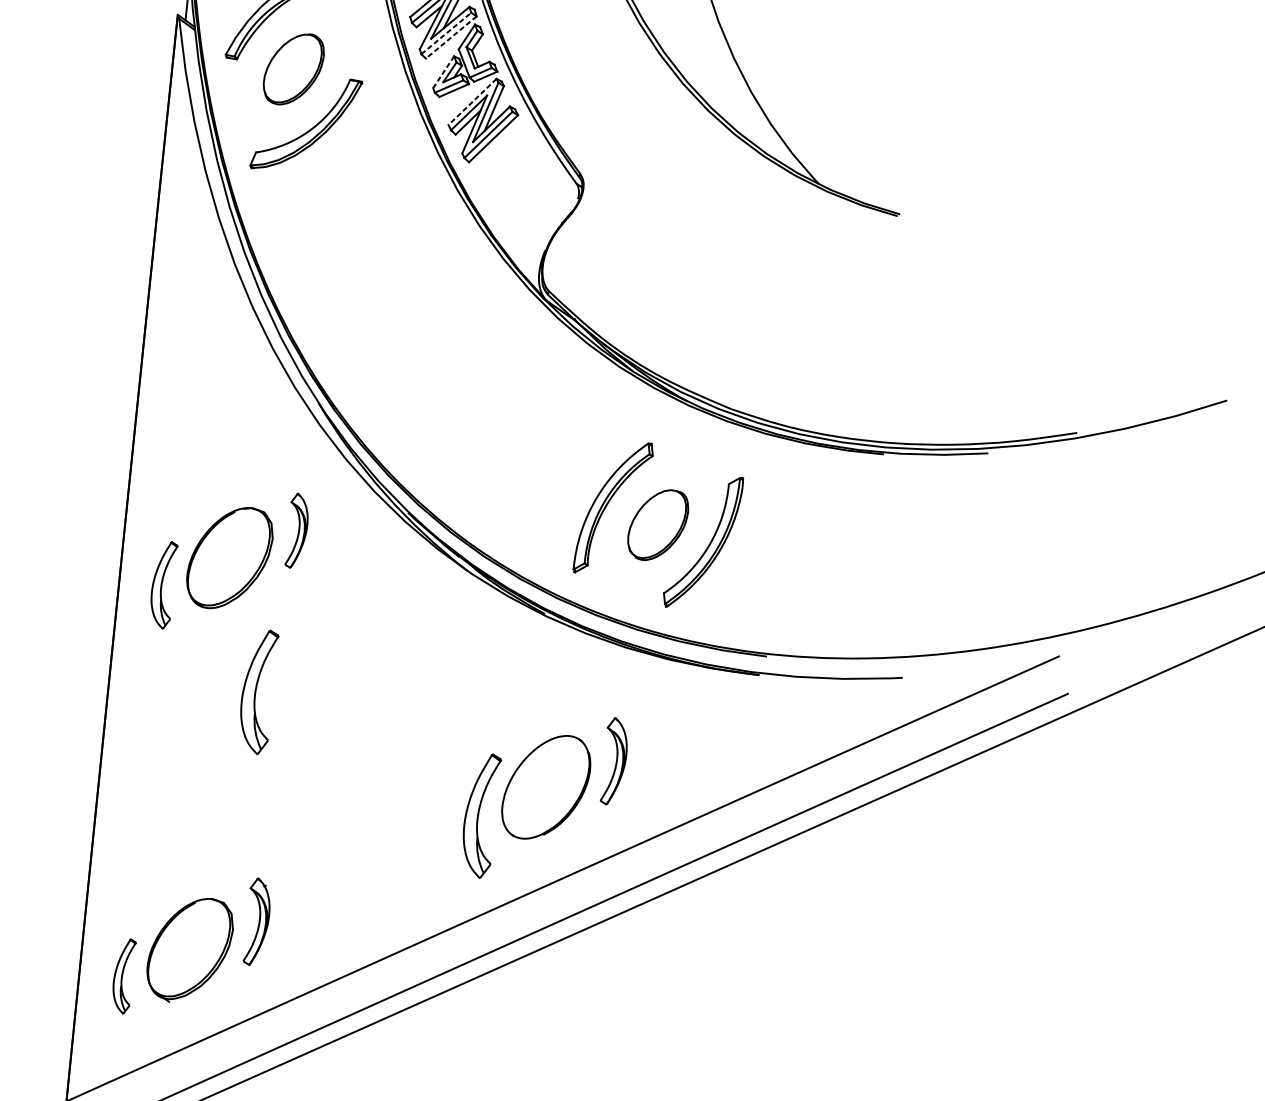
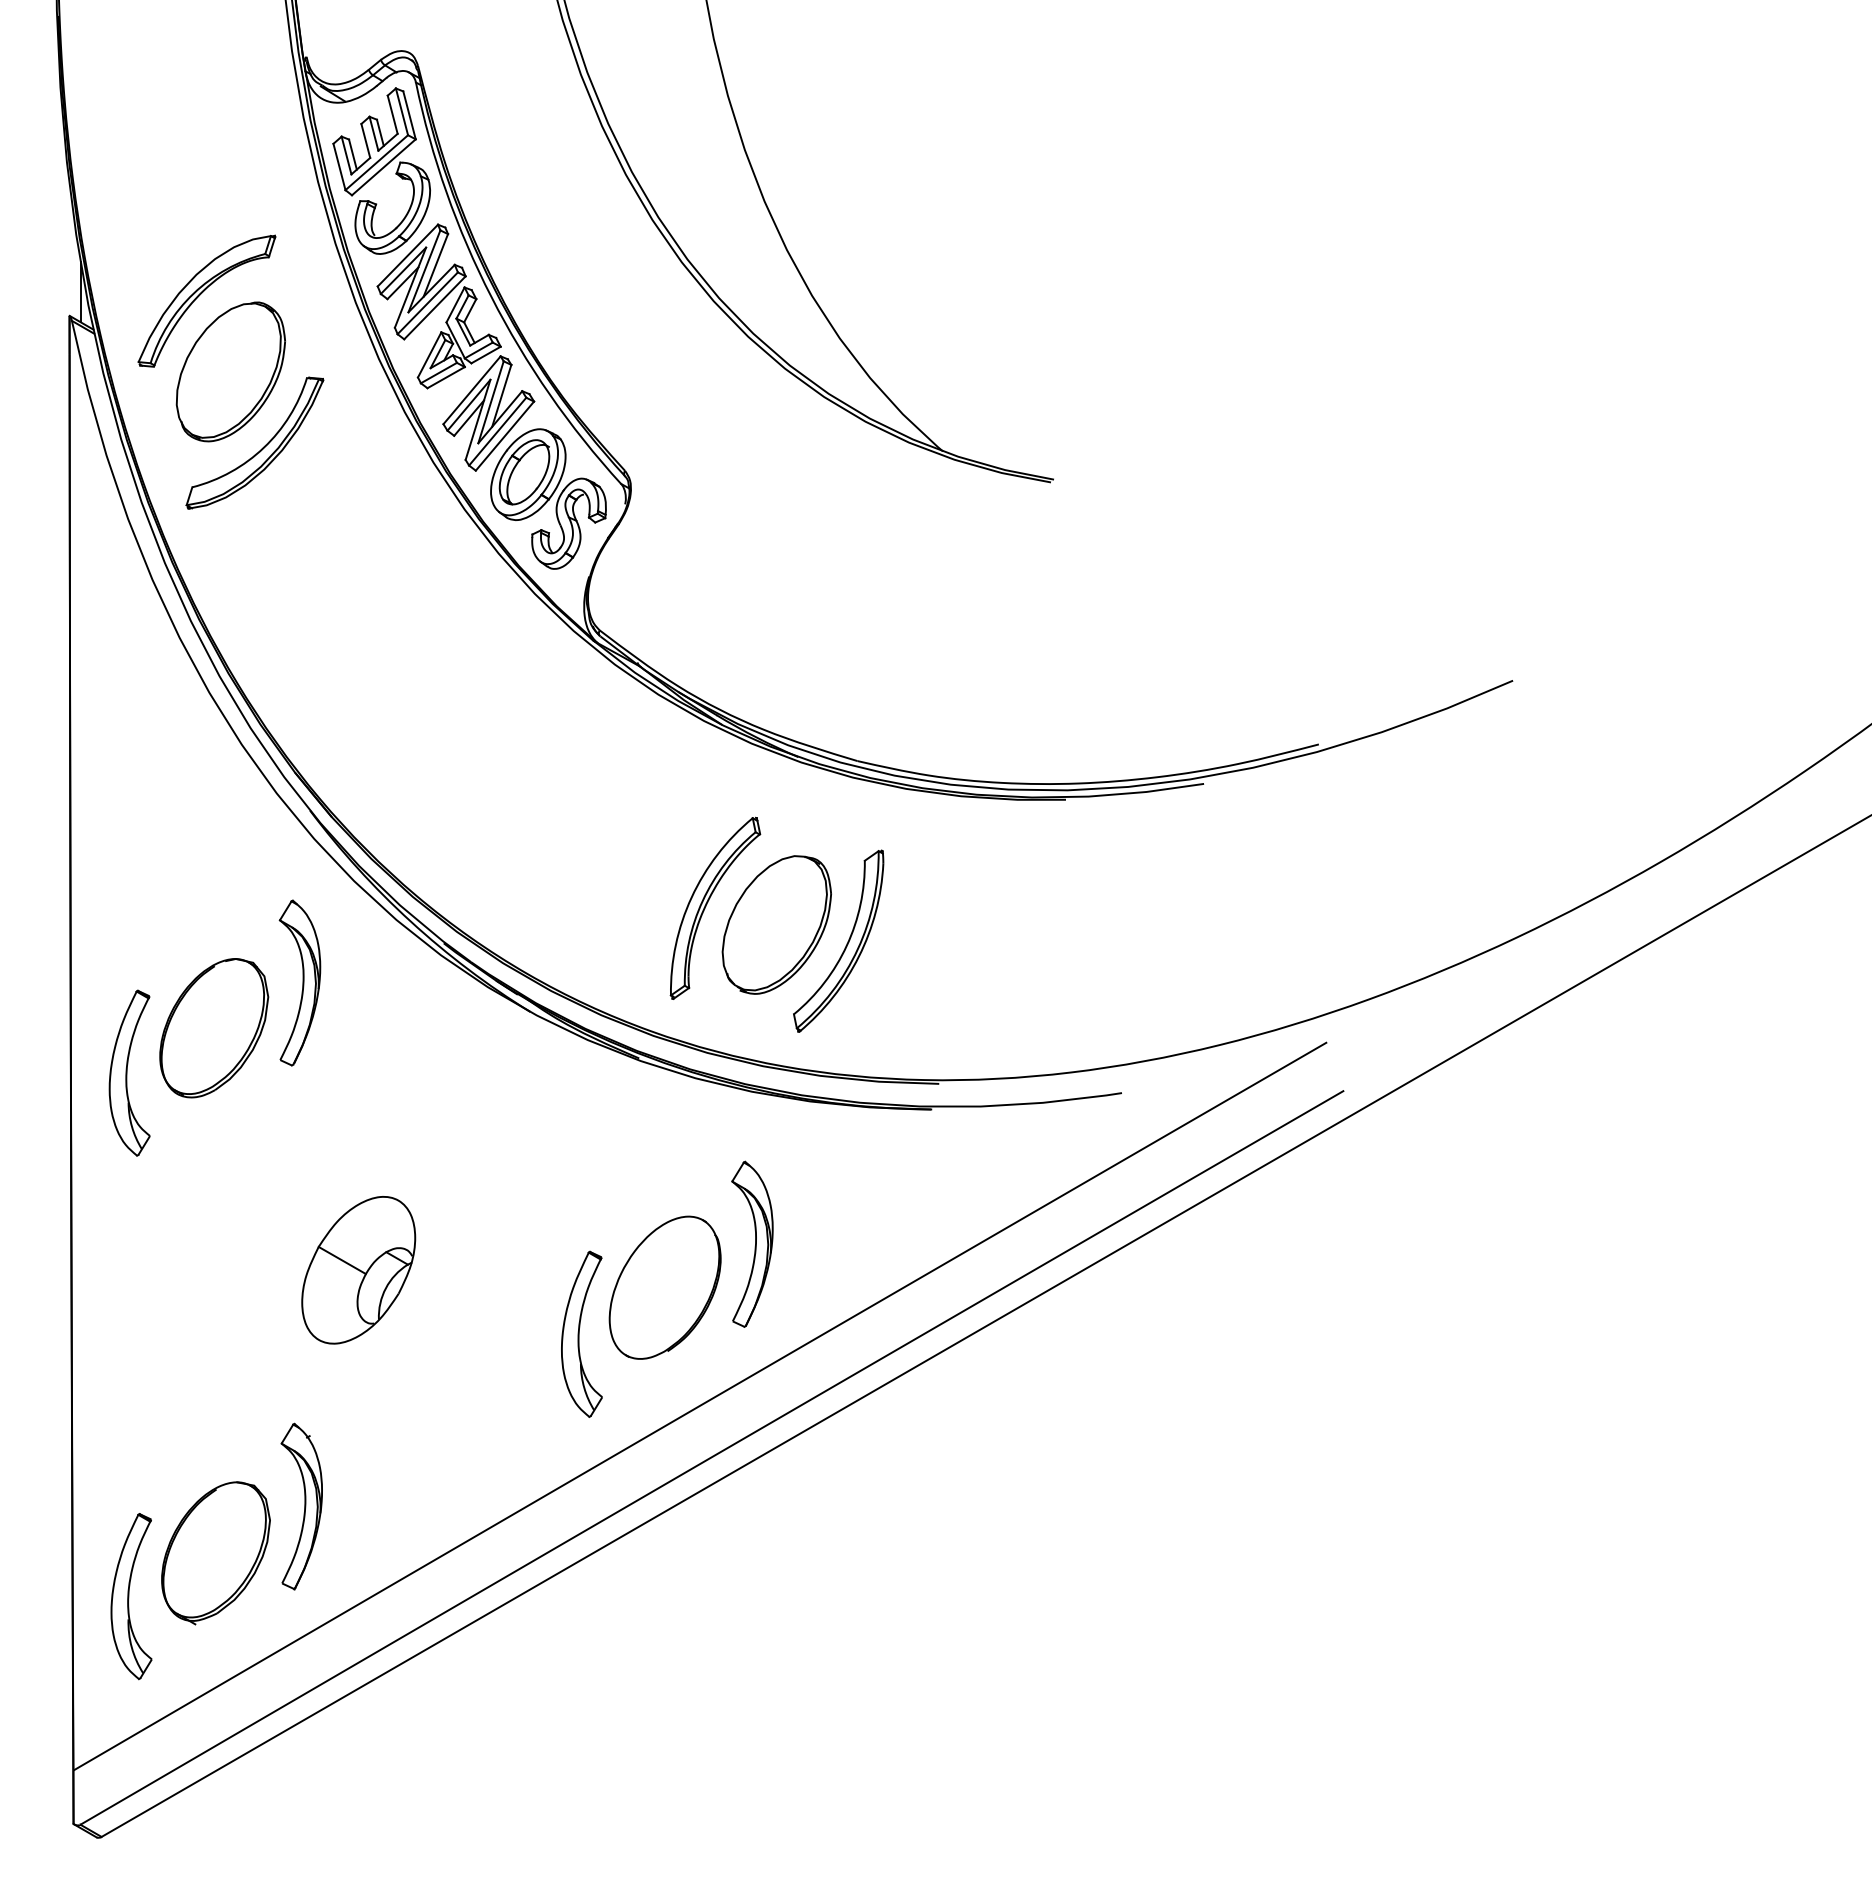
line: (446, 32) -> (428, 302), dashed -> solid
line: (451, 37) -> (434, 307), dashed -> solid
part: (293, 68) -> (230, 371), size x1.43
line: (443, 72) -> (429, 355), dashed -> solid
line: (472, 102) -> (471, 390), dashed -> solid
part: (521, 188) -> (548, 498), added
part: (657, 524) -> (776, 924), size x1.43
part: (297, 530) -> (299, 982), size x1.67
part: (163, 584) -> (129, 1072), size x1.43
part: (257, 691) -> (269, 1200), removed
part: (318, 750) -> (358, 1270), added
part: (615, 761) -> (752, 1243), size x1.43
part: (257, 922) -> (301, 1506), size x1.43
part: (123, 976) -> (131, 1596), size x1.67

